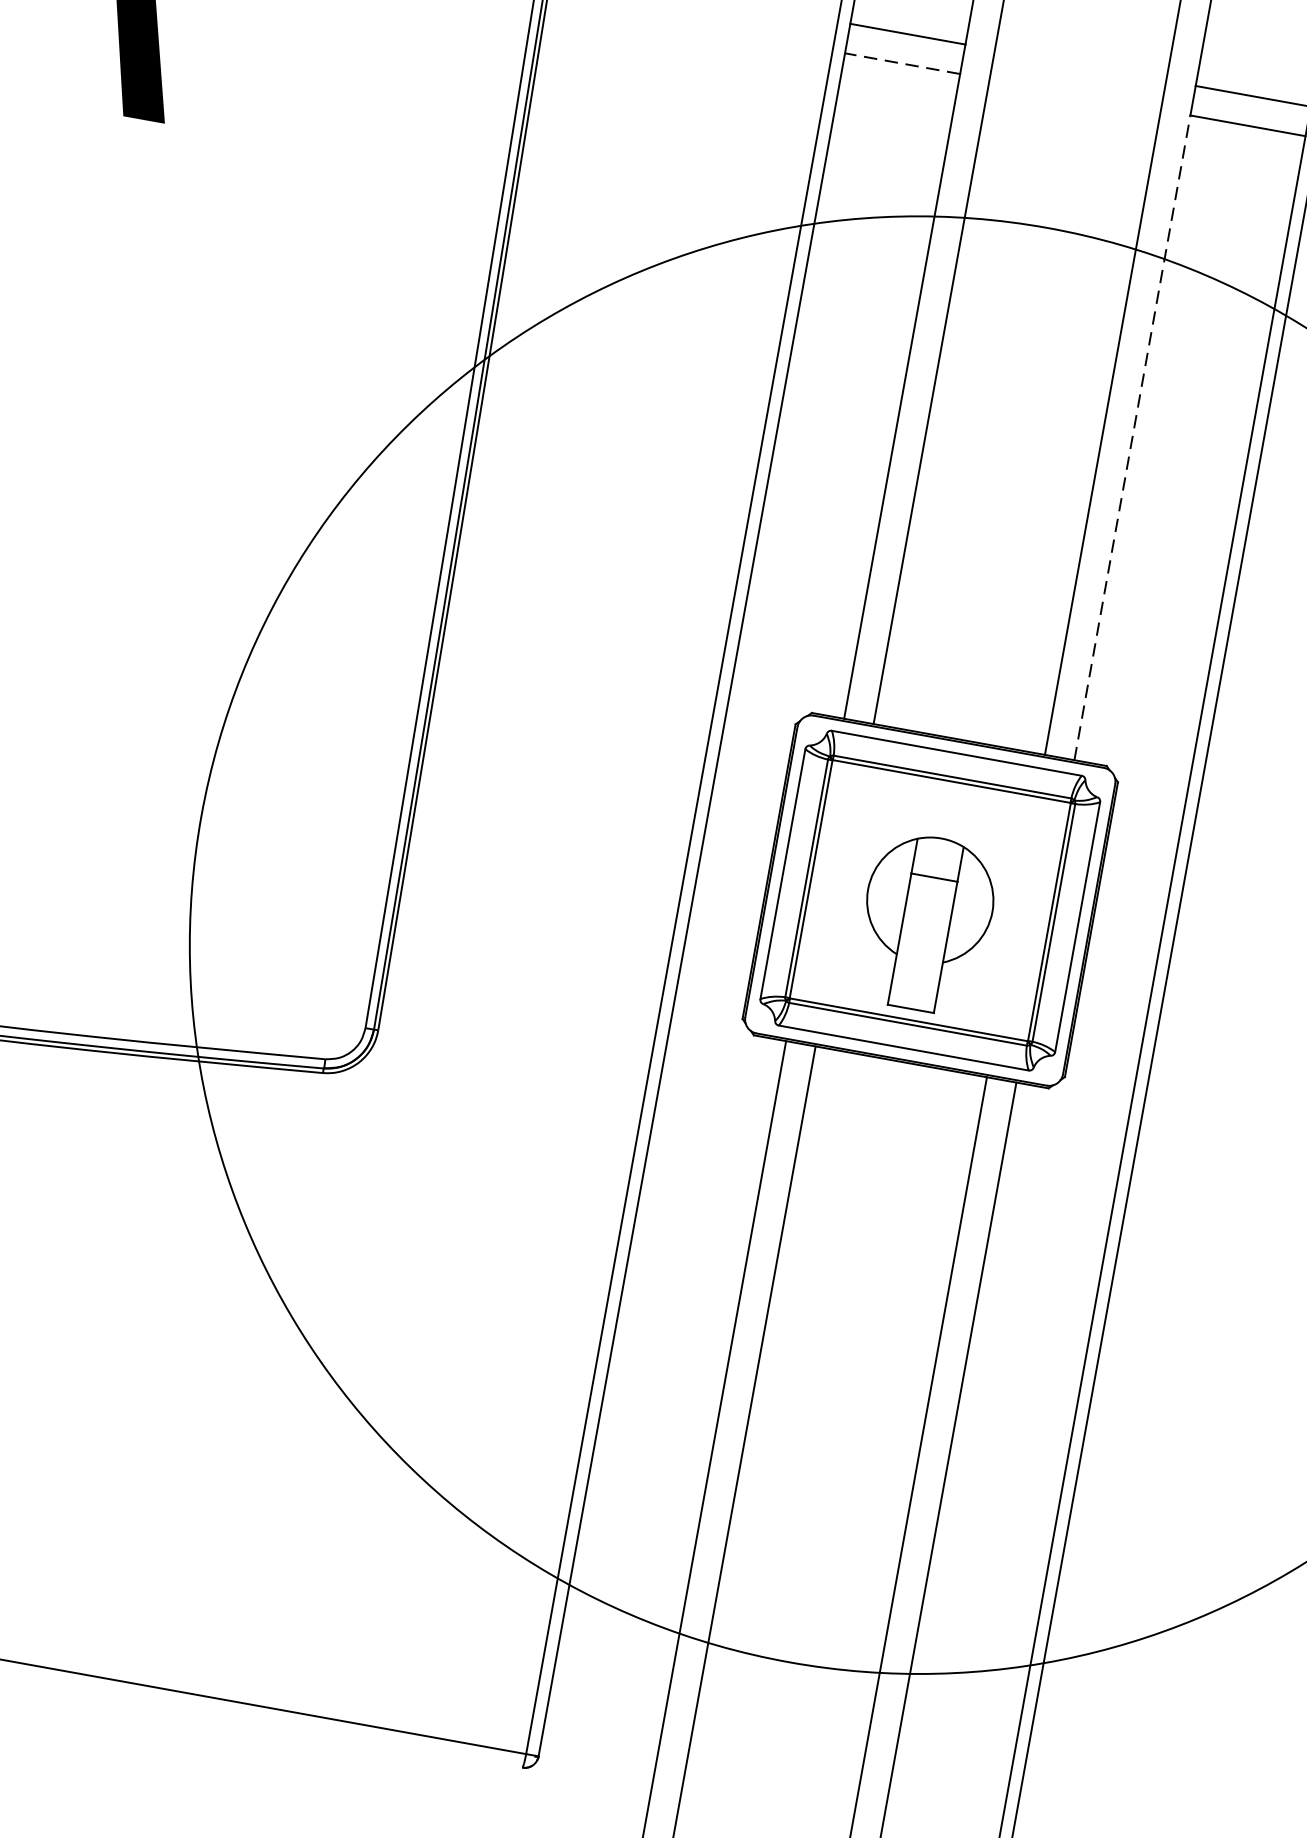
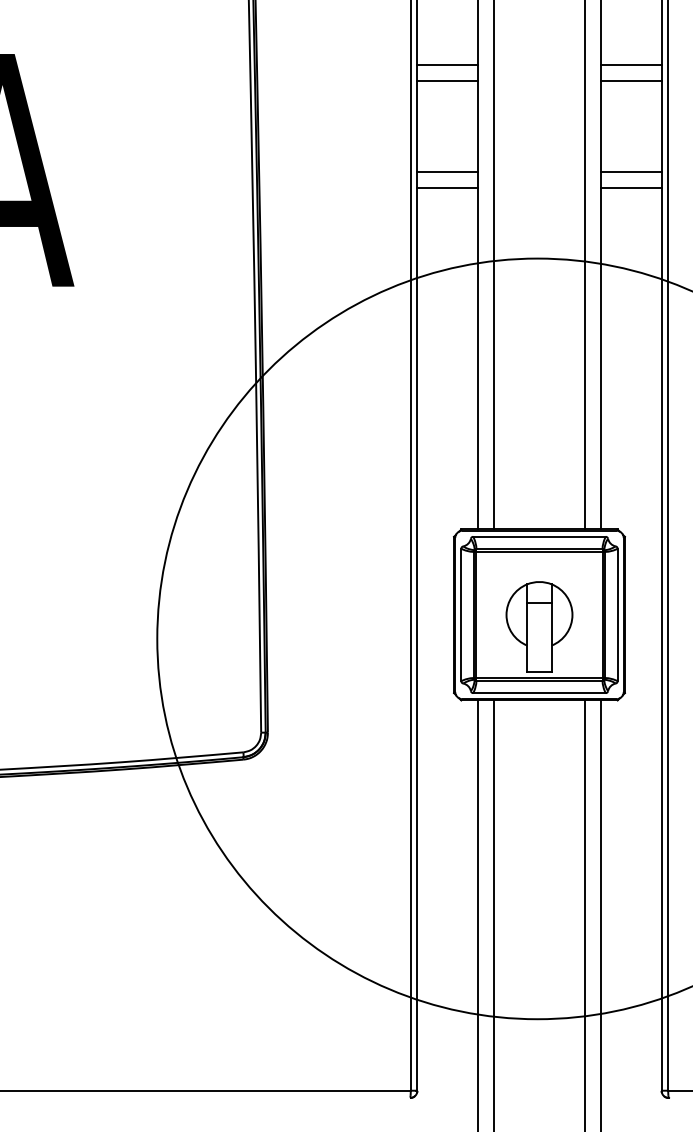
line: (901, 63) -> (447, 187), dashed -> solid
line: (1132, 437) -> (600, 358), dashed -> solid

